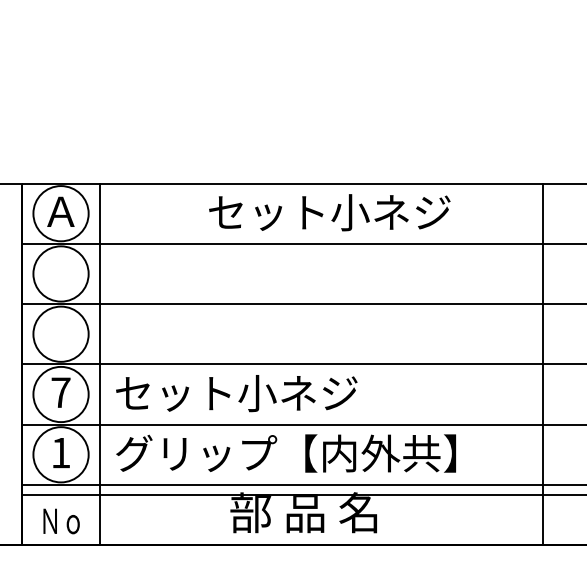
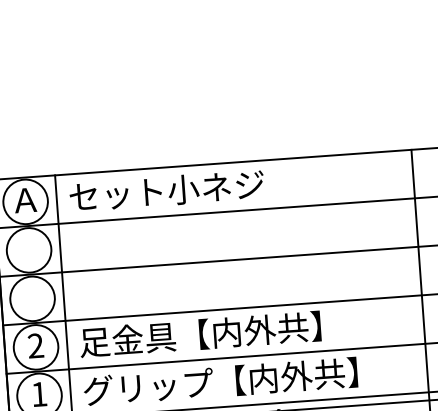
text: (329, 212) -> (166, 190), moved
text: (60, 392) -> (35, 345), 7 -> 2
text: (264, 393) -> (199, 334), セット小ネジ -> 足金具【内外共】

